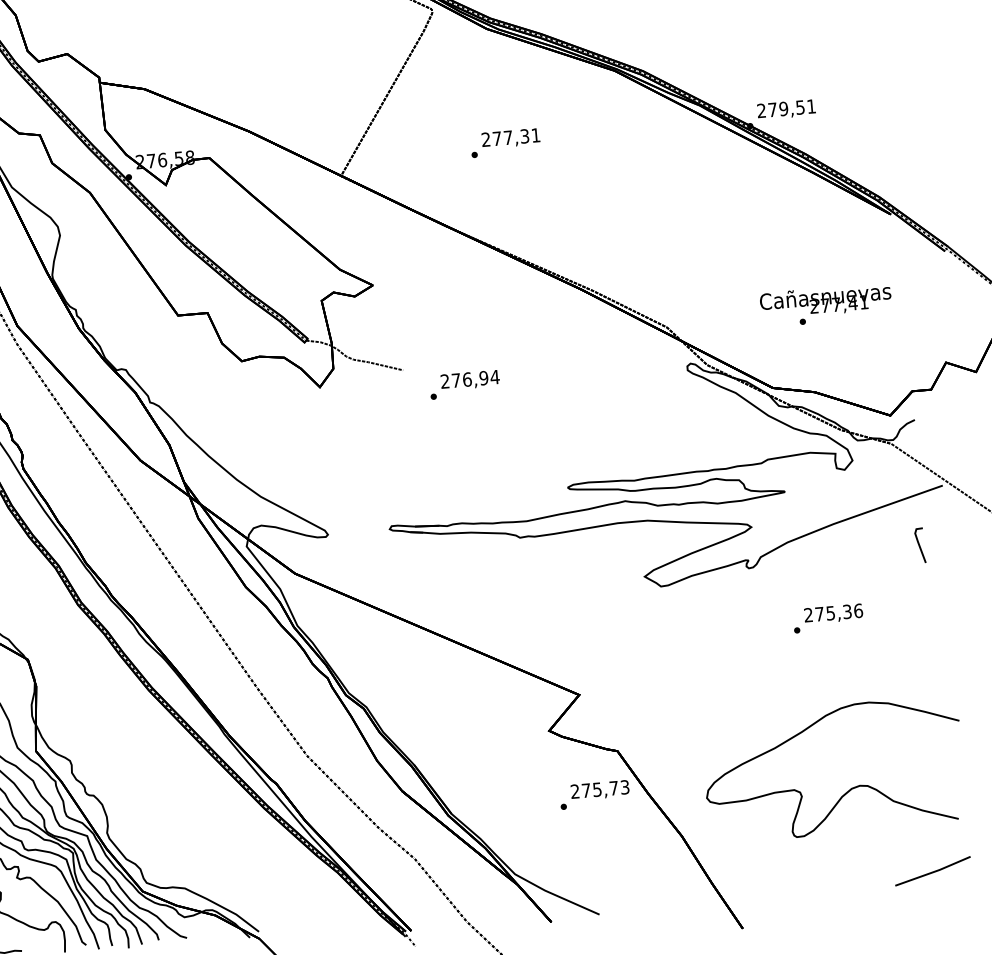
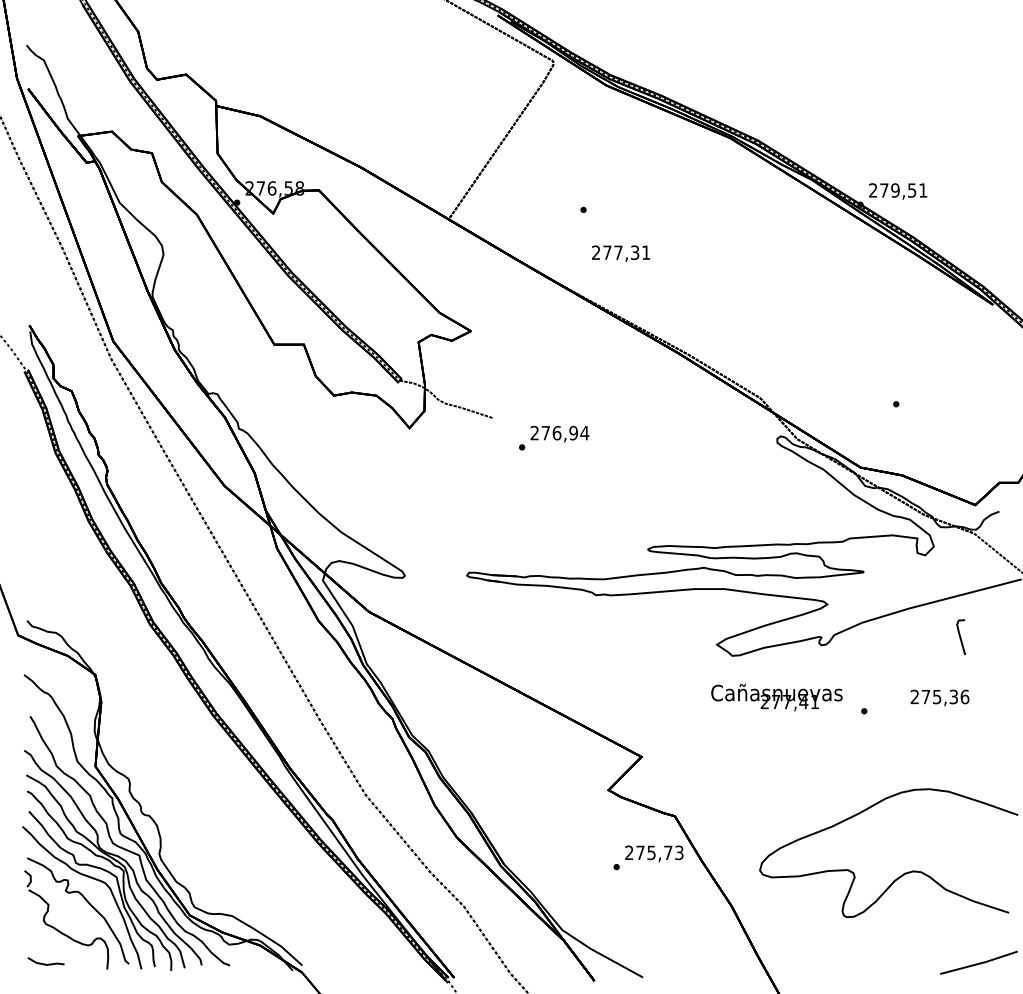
text: (511, 138) -> (621, 253), moved
text: (825, 301) -> (776, 697), moved
line: (919, 545) -> (960, 637), moved
text: (833, 613) -> (939, 697), moved

